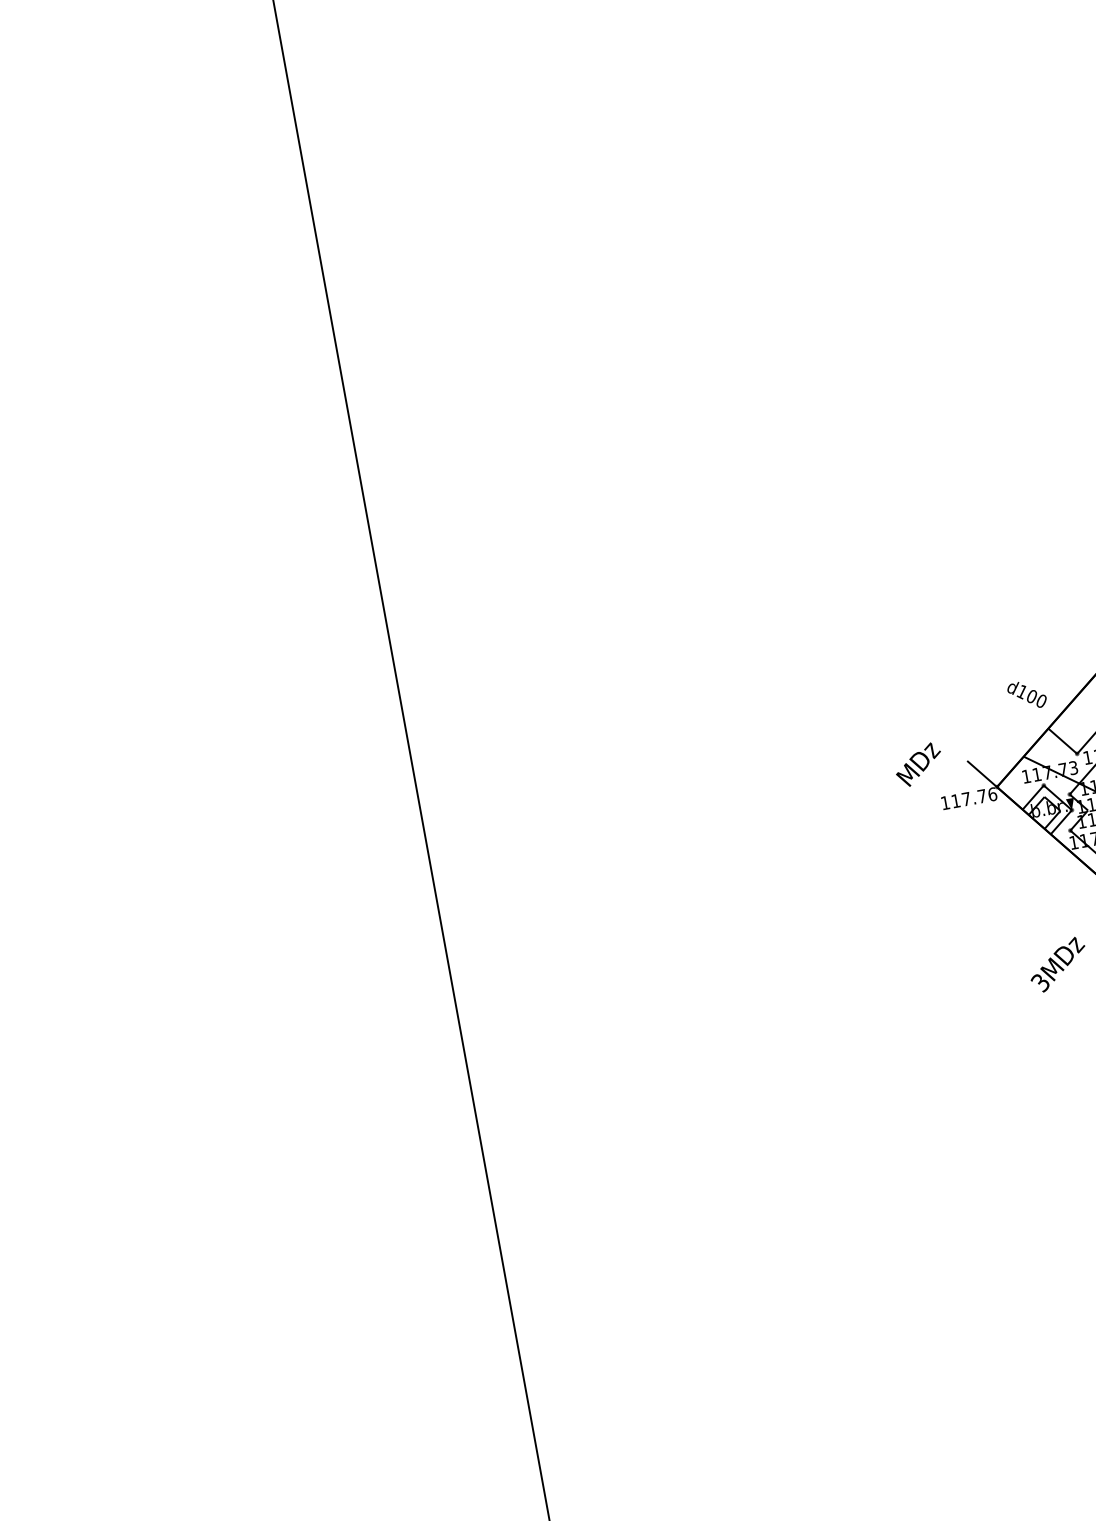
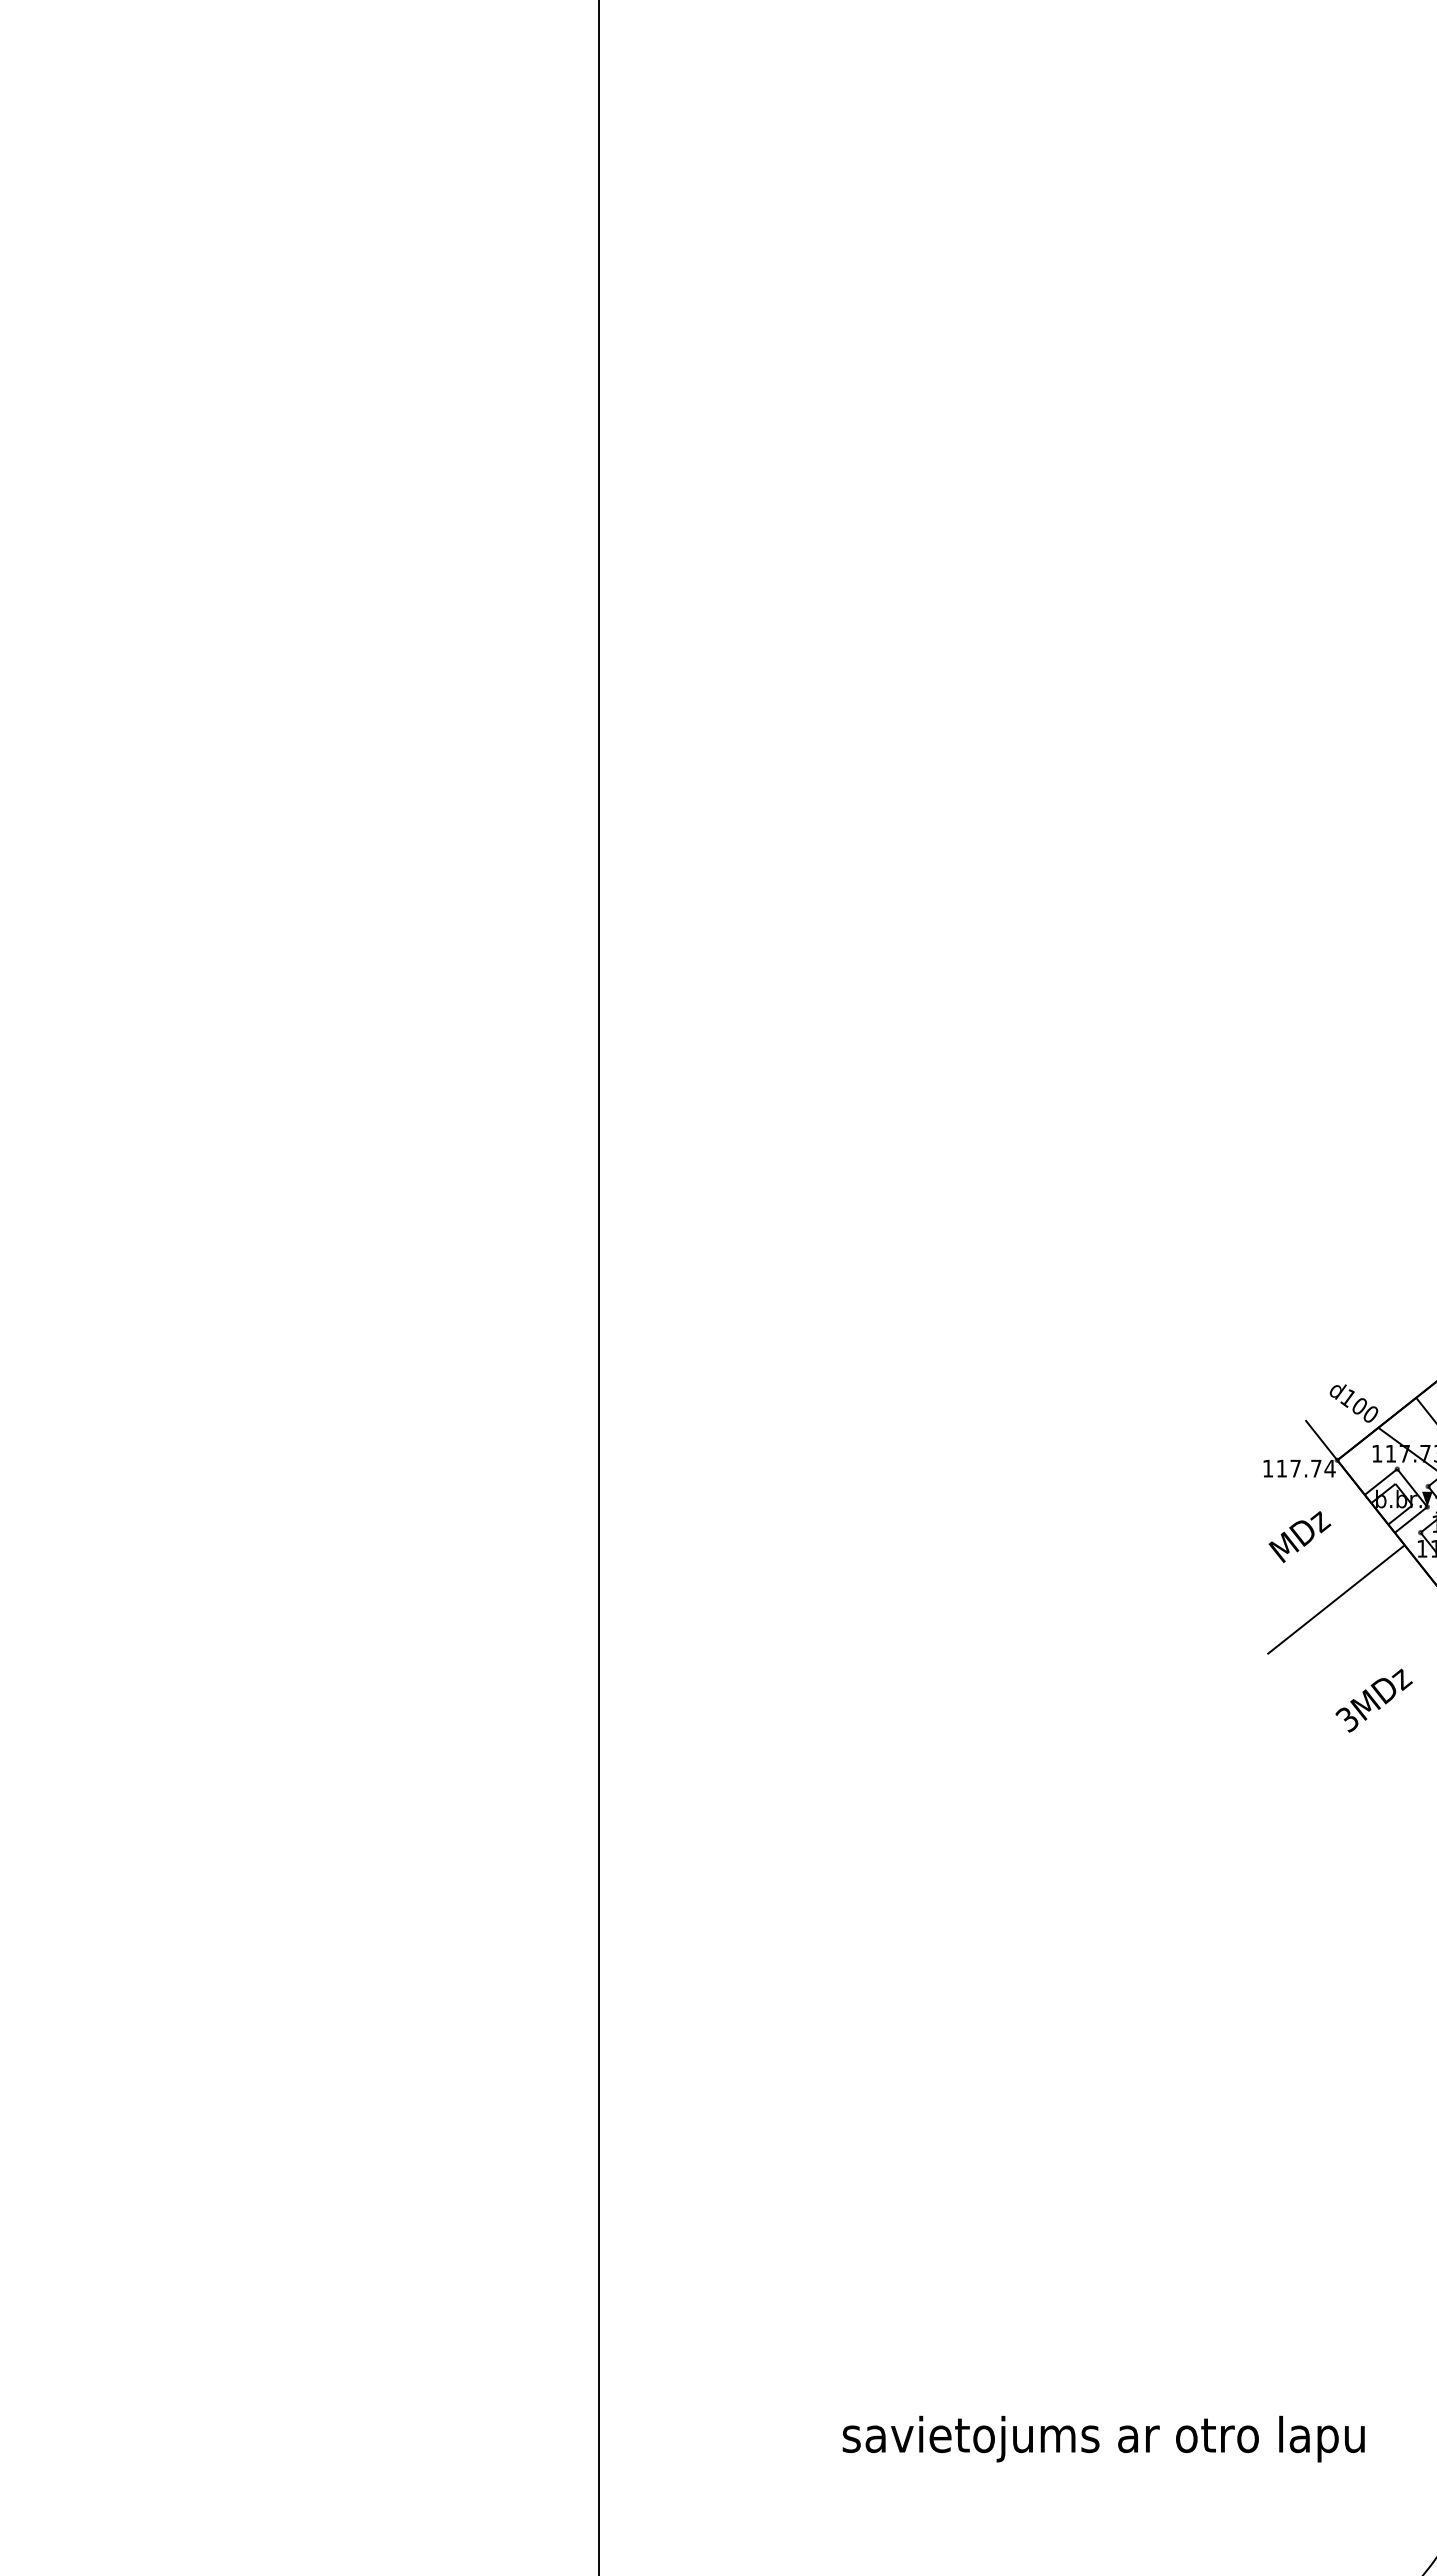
text: (1026, 695) -> (1353, 1403), moved
text: (918, 764) -> (1299, 1536), moved
text: (992, 794) -> (1329, 1468), 117.76 -> 117.74
line: (1014, 893) -> (1335, 1599), added

